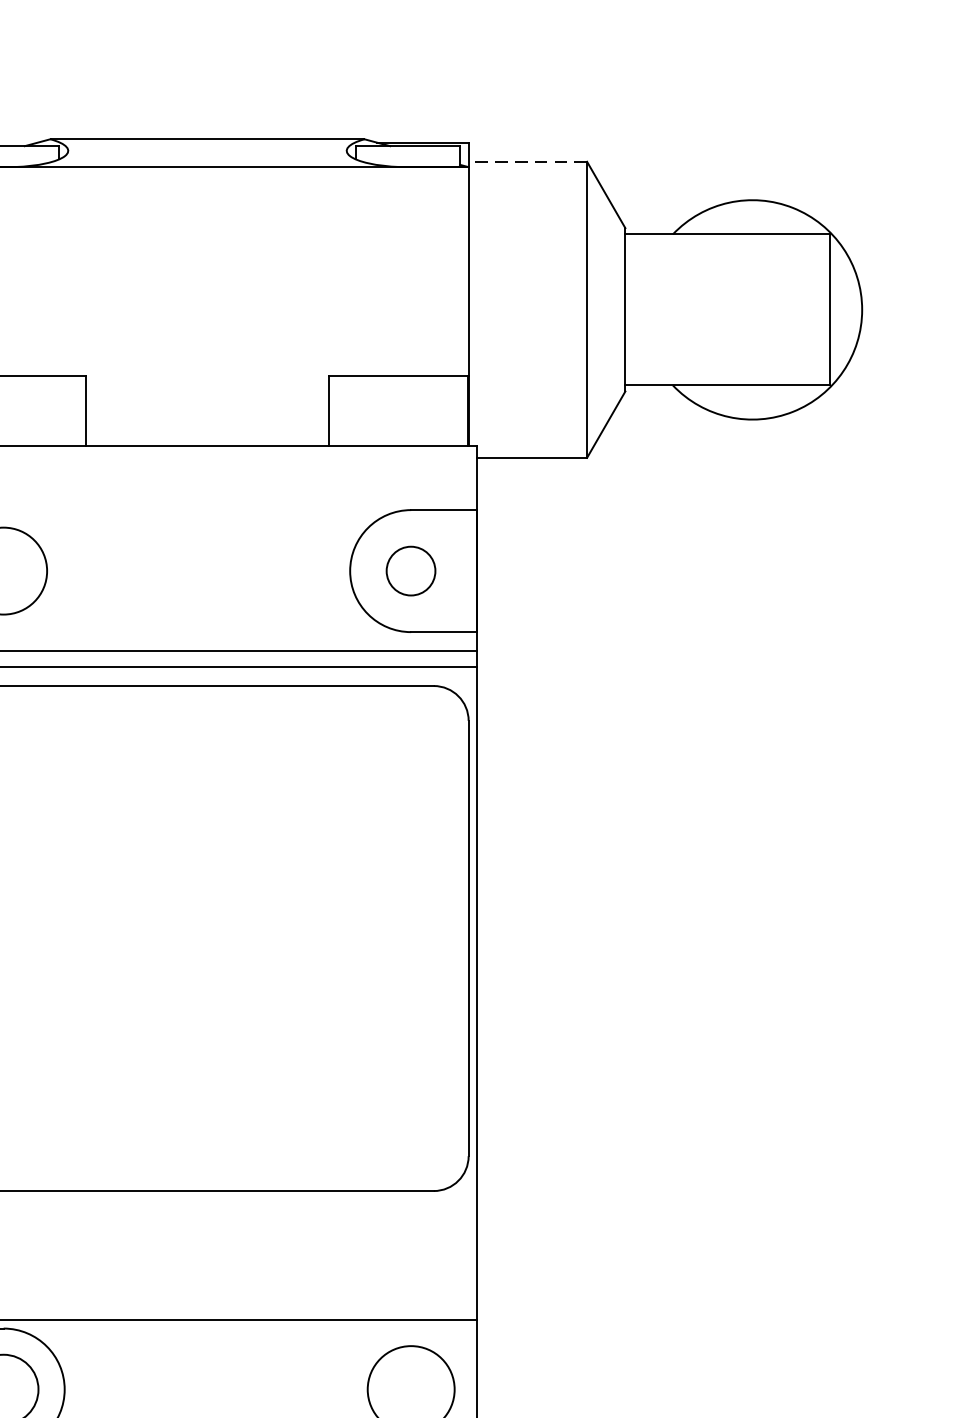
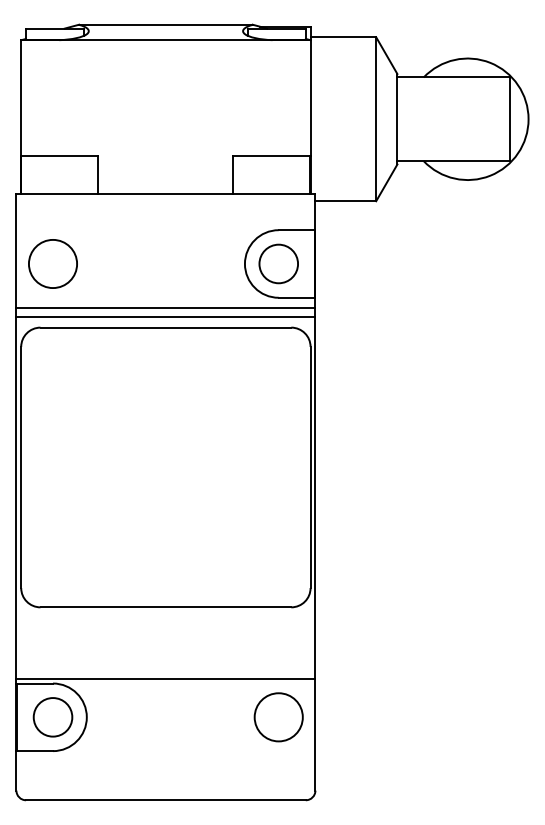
line: (528, 162) -> (343, 37), dashed -> solid
circle: (410, 570) -> (278, 263), size x1.43

